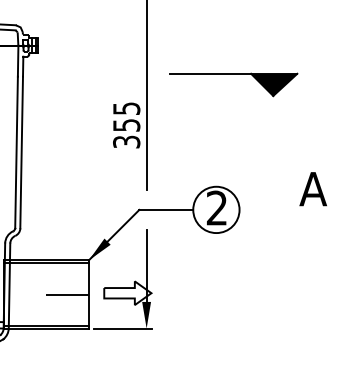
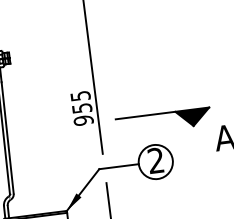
part: (233, 74) -> (162, 113), moved
text: (126, 141) -> (83, 120), 355 -> 955

